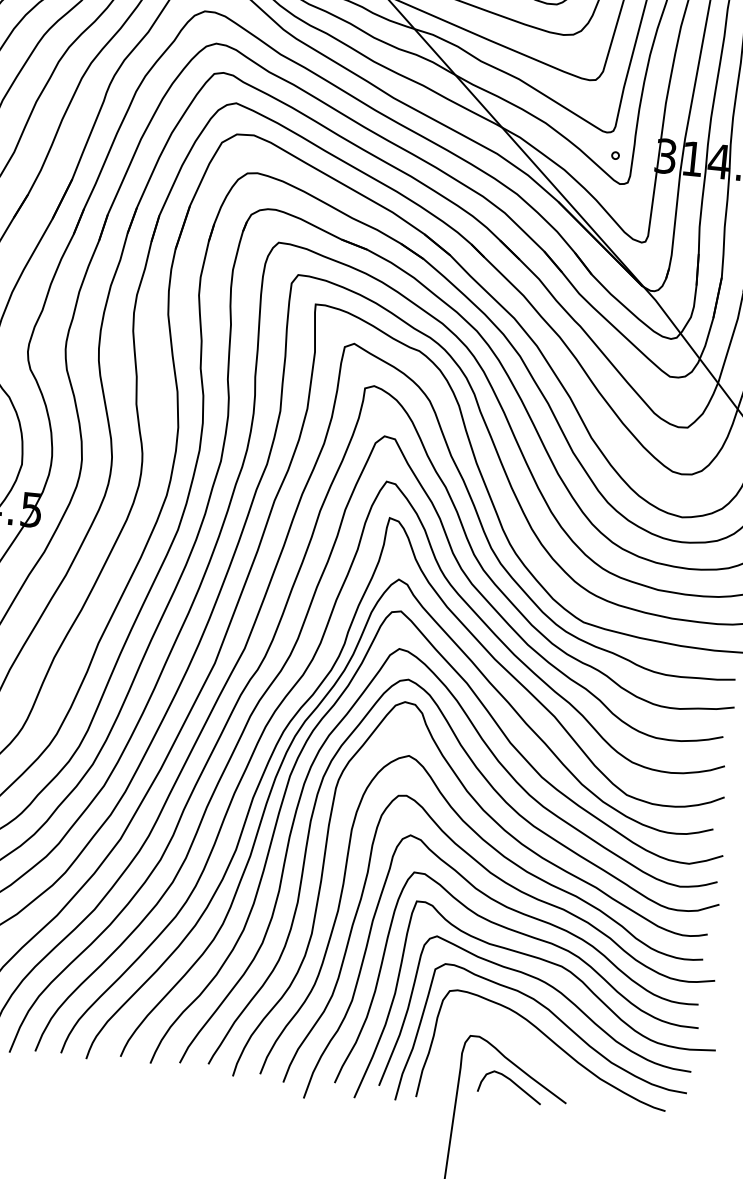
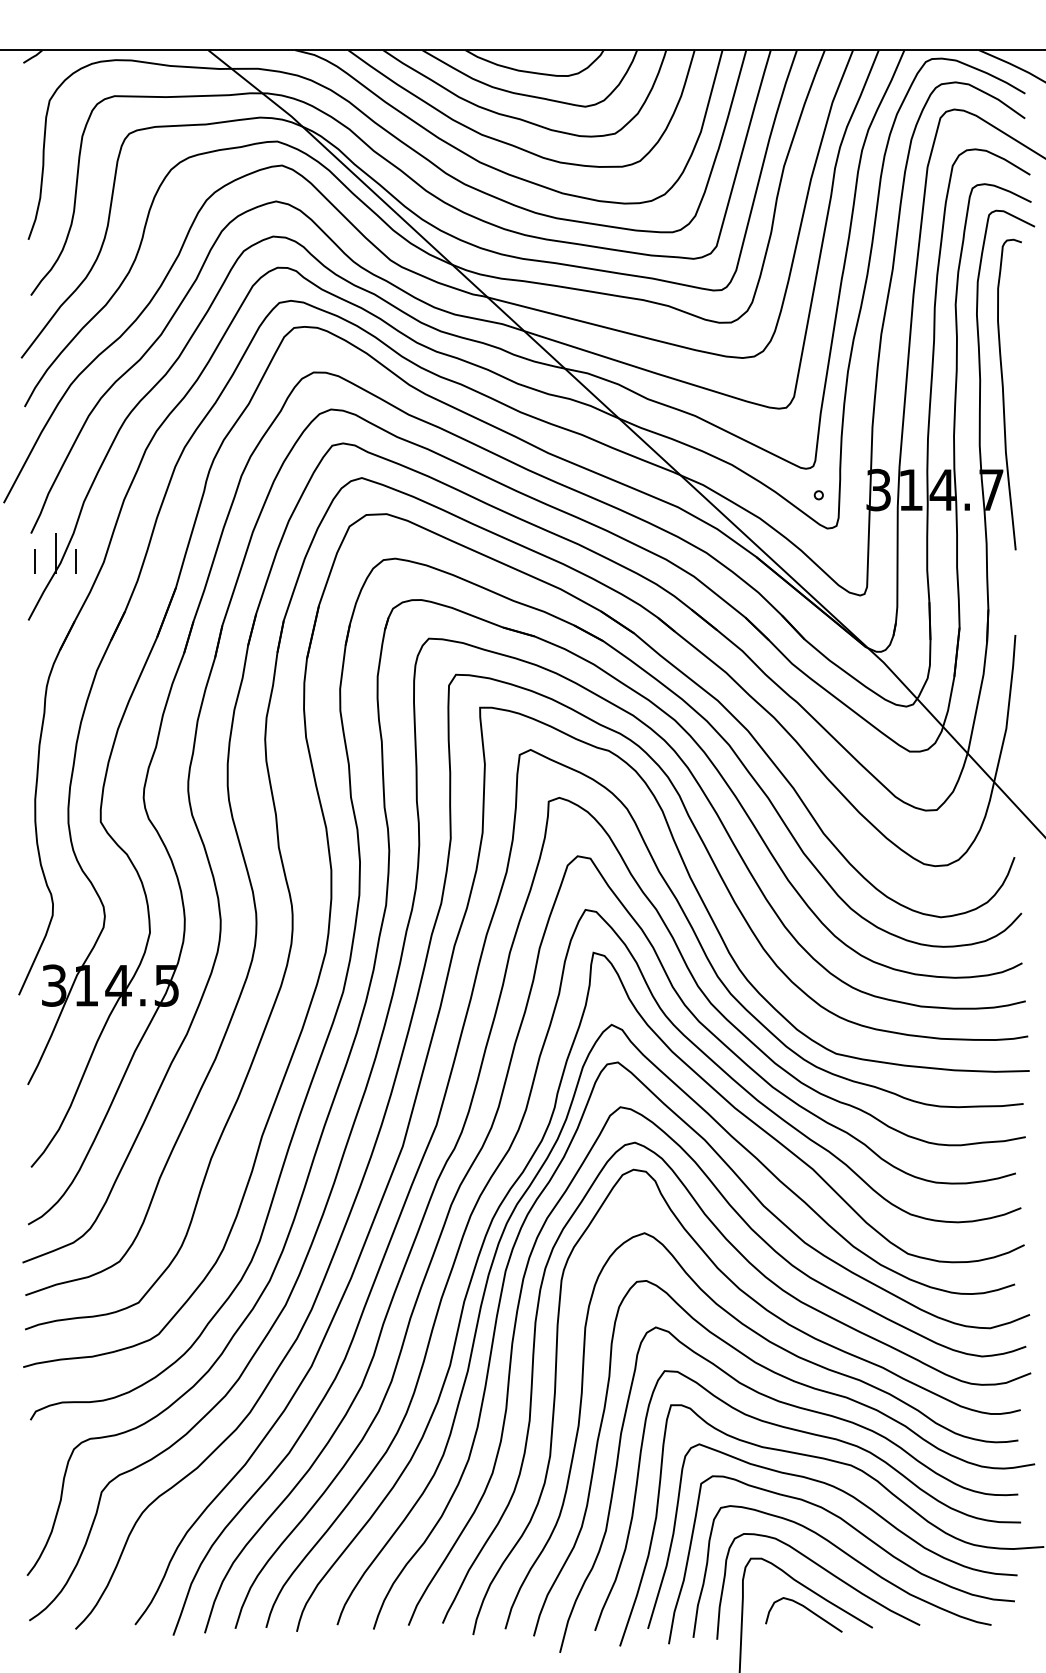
curve: (533, 1053) -> (827, 1572), added

